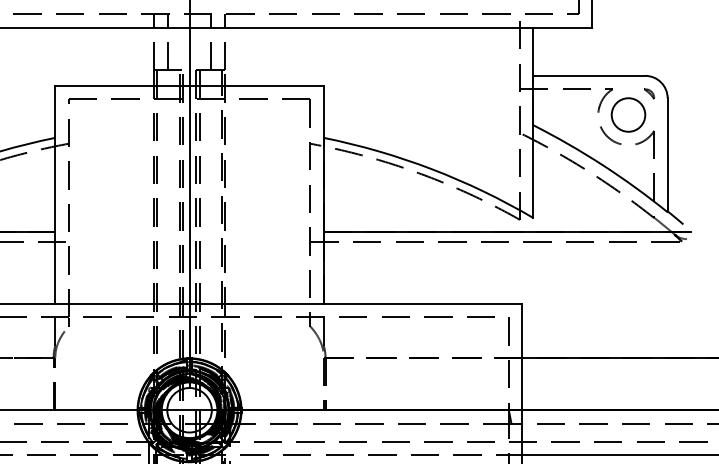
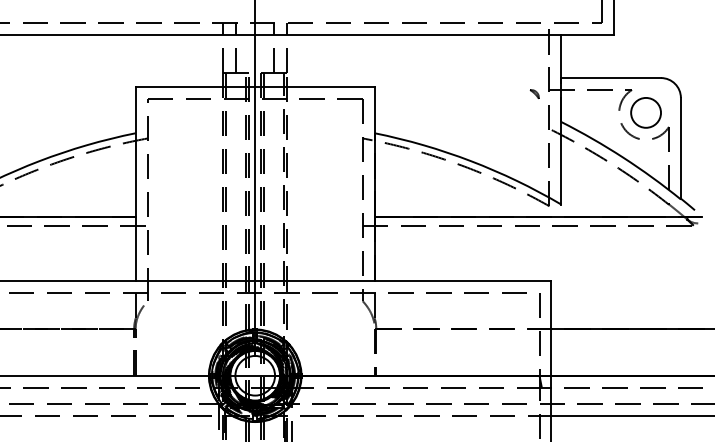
part: (649, 93) -> (534, 93), moved

